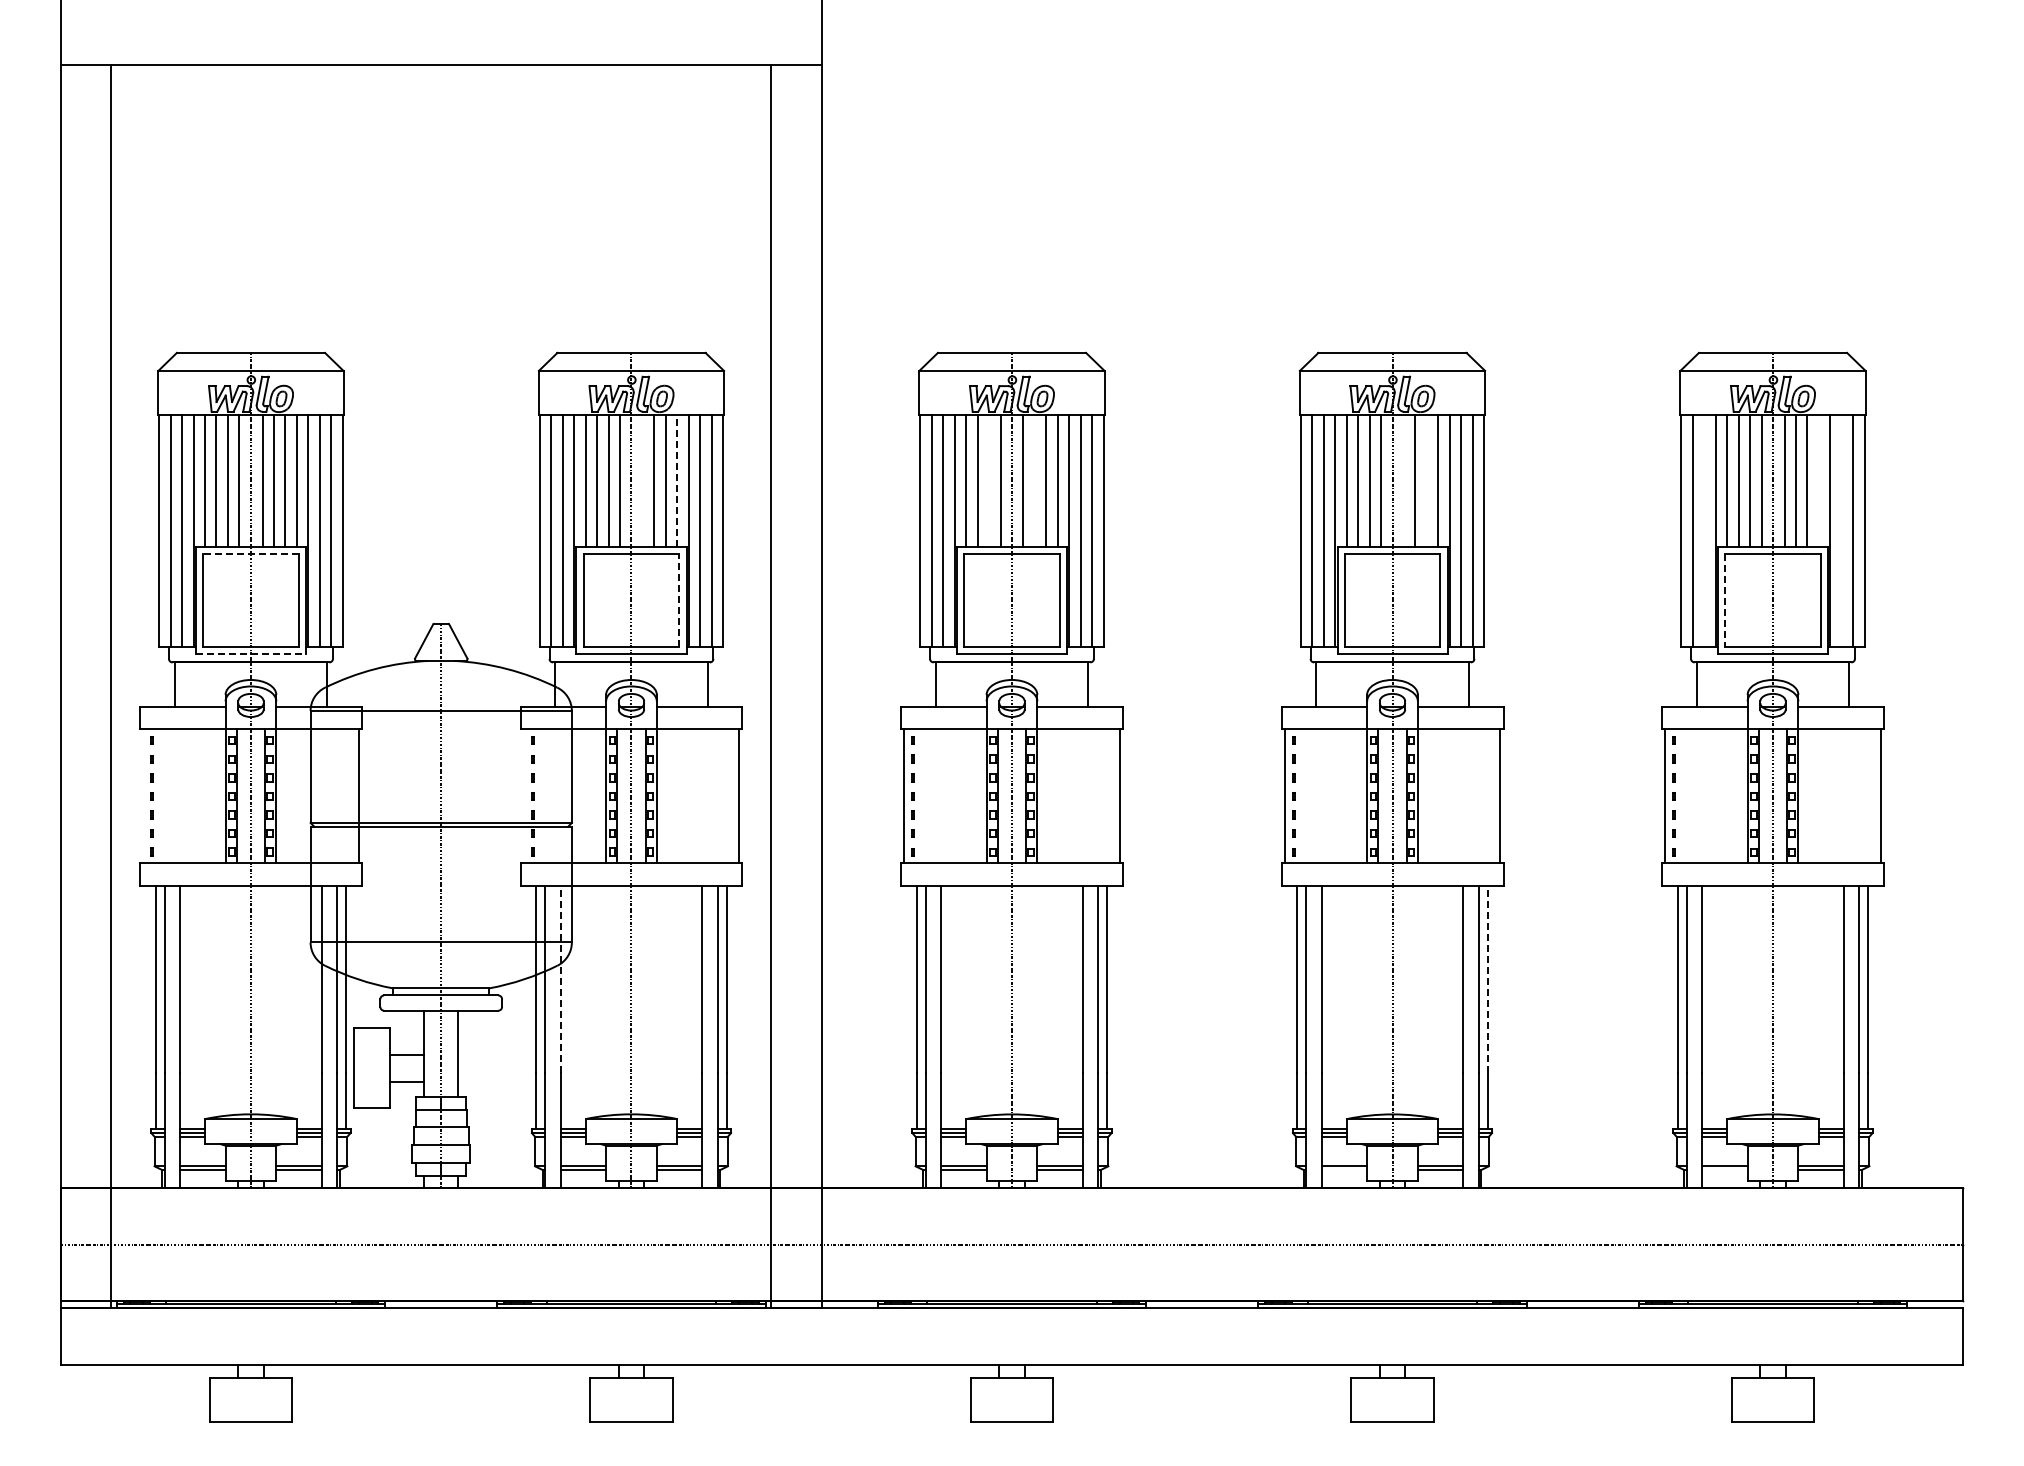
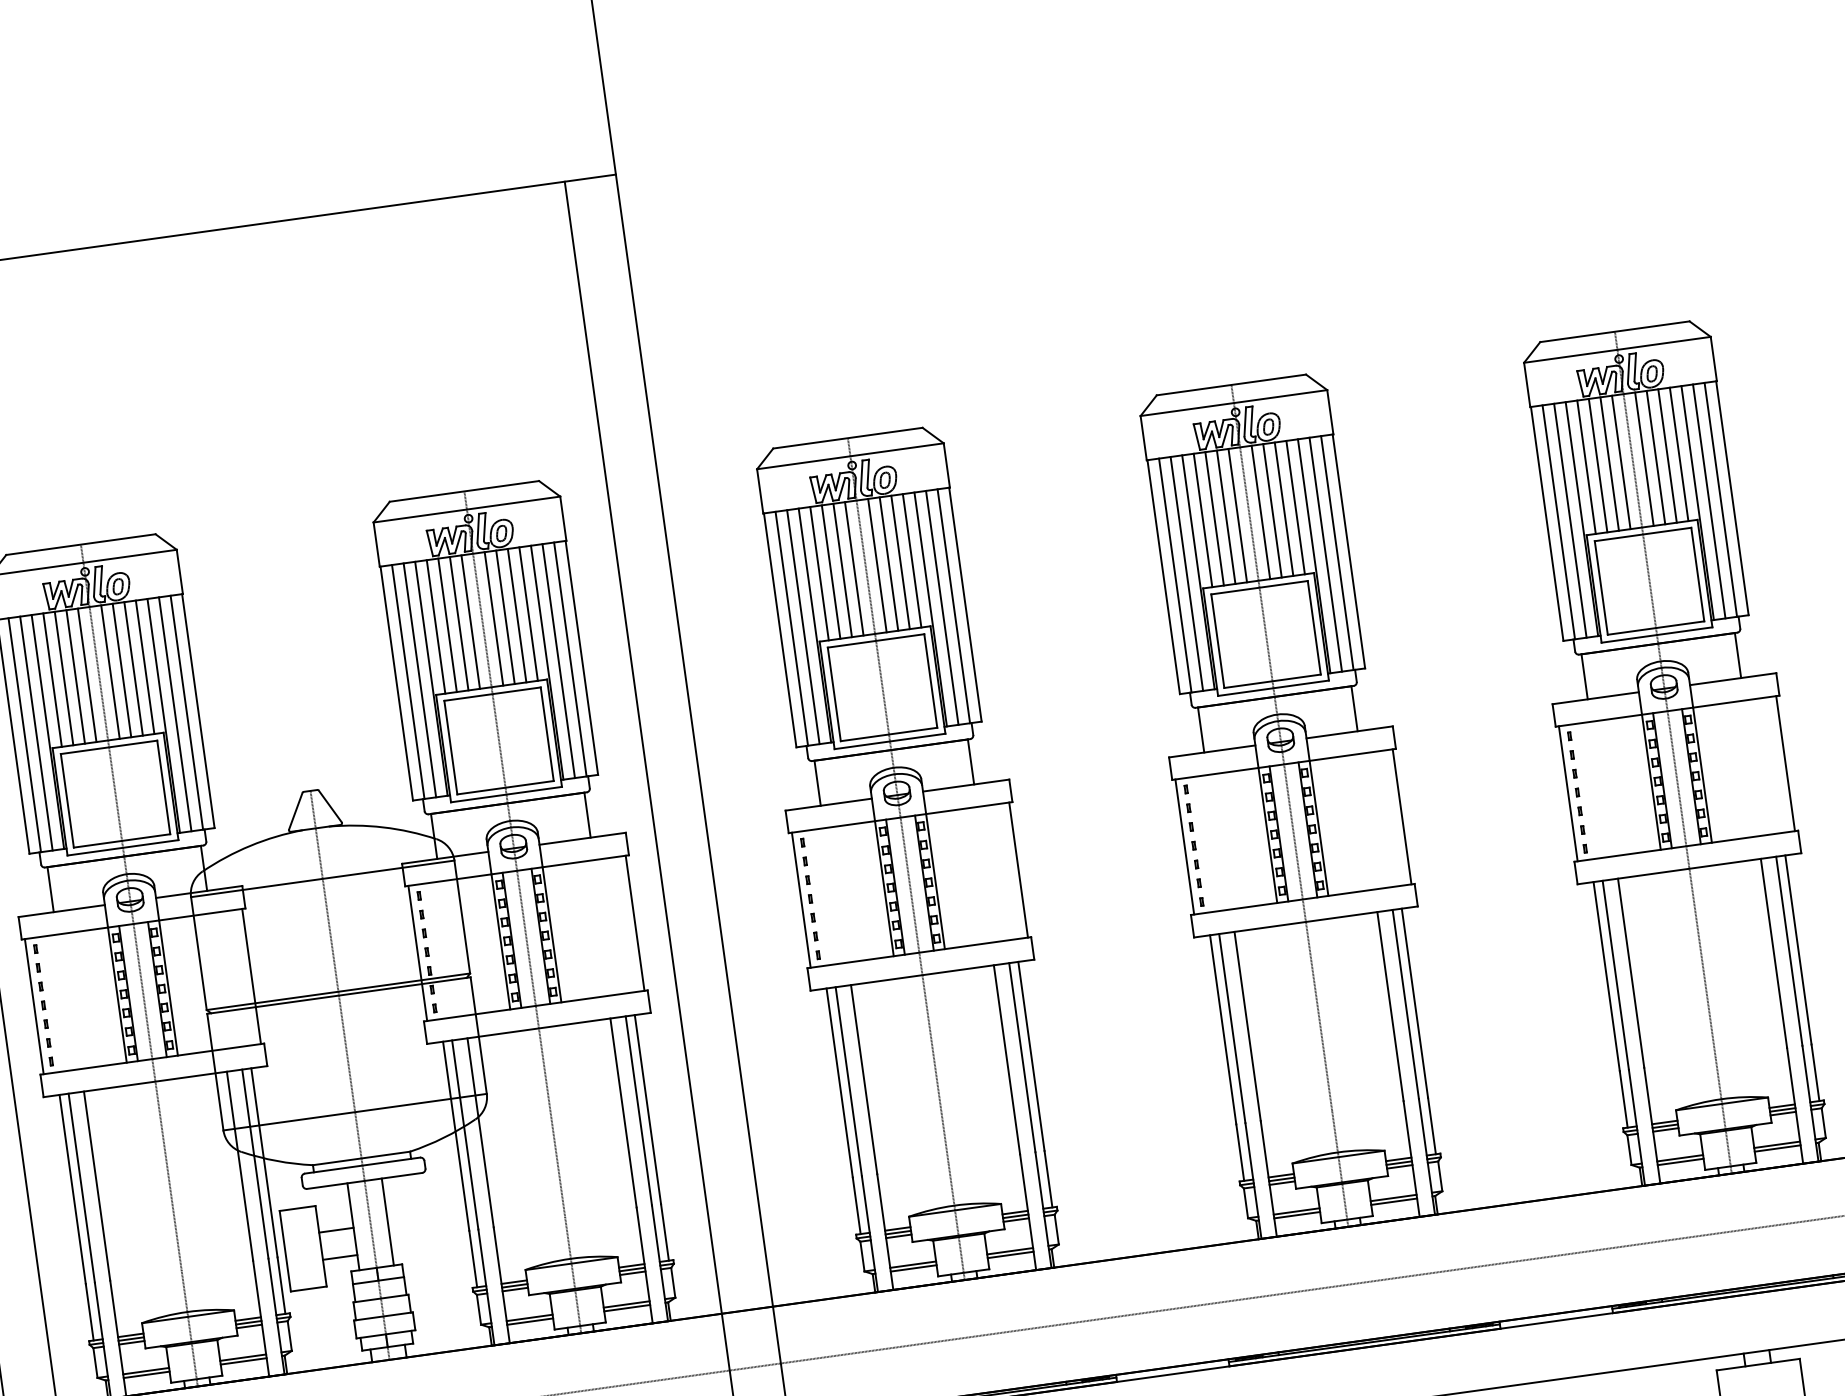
line: (643, 480) -> (494, 618), added
line: (677, 480) -> (528, 613), dashed -> solid
line: (989, 480) -> (843, 569), added
line: (1034, 480) -> (888, 563), added
line: (1403, 480) -> (1260, 512), added
line: (1426, 480) -> (1283, 508), added
line: (1818, 480) -> (1678, 453), added
line: (1704, 530) -> (1570, 520), added
line: (1841, 530) -> (1708, 501), added
line: (250, 554) -> (108, 747), dashed -> solid
line: (679, 600) -> (547, 734), dashed -> solid
line: (1725, 601) -> (1601, 588), dashed -> solid
line: (251, 653) -> (123, 847), dashed -> solid
line: (143, 796) -> (34, 1006), added
line: (523, 796) -> (417, 953), added
line: (560, 979) -> (480, 1132), dashed -> solid
line: (1487, 979) -> (1414, 1003), dashed -> solid
line: (1344, 1170) -> (1297, 1215), added
line: (1724, 1170) -> (1680, 1162), added

